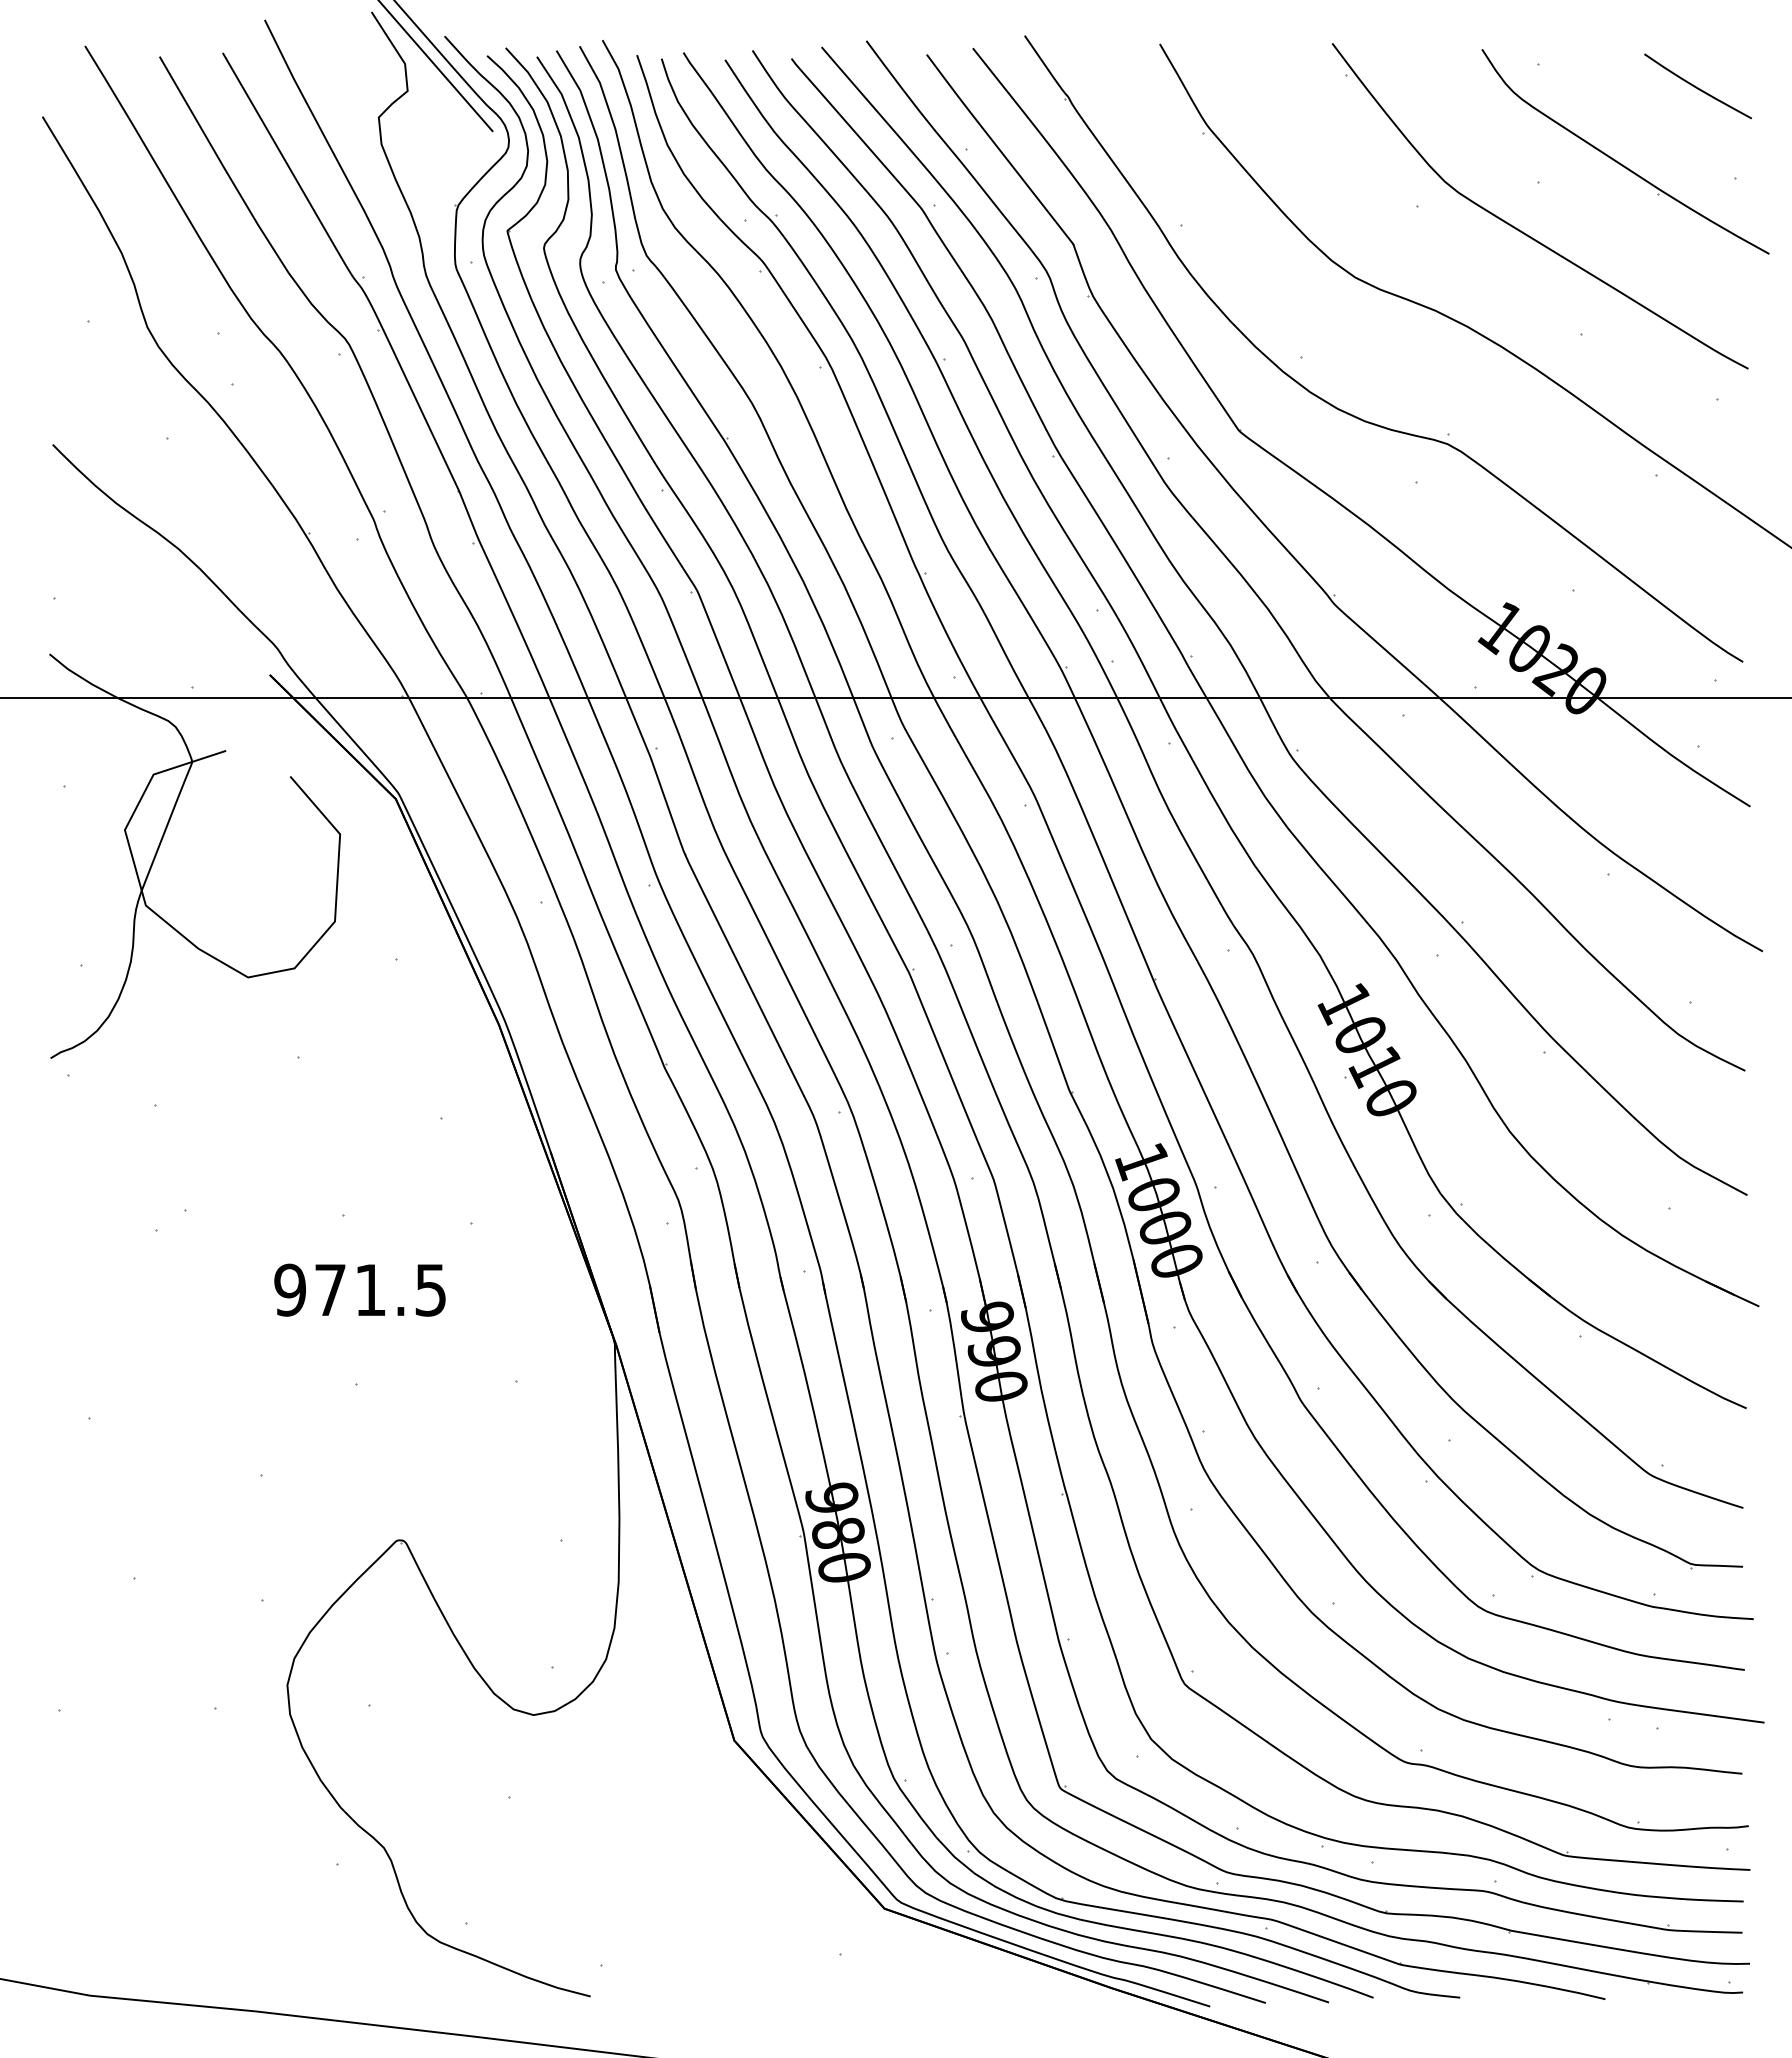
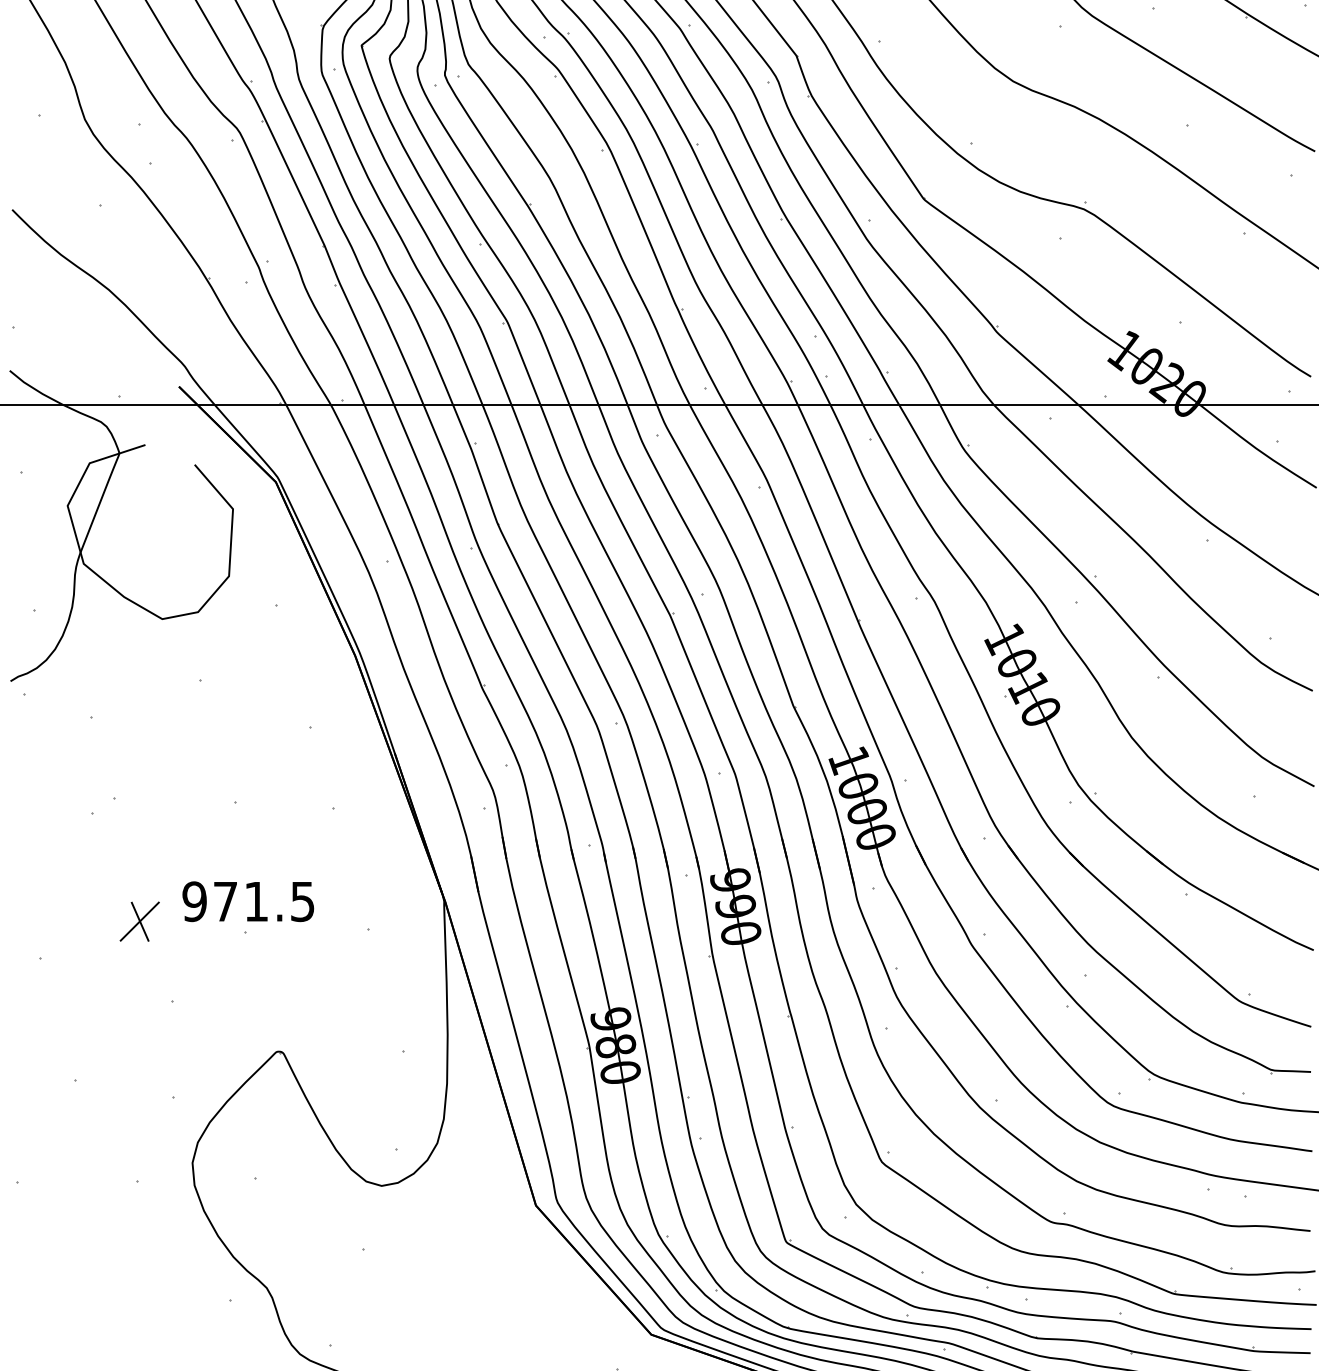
text: (359, 1289) -> (247, 901), moved
part: (218, 1370) -> (139, 921), added

